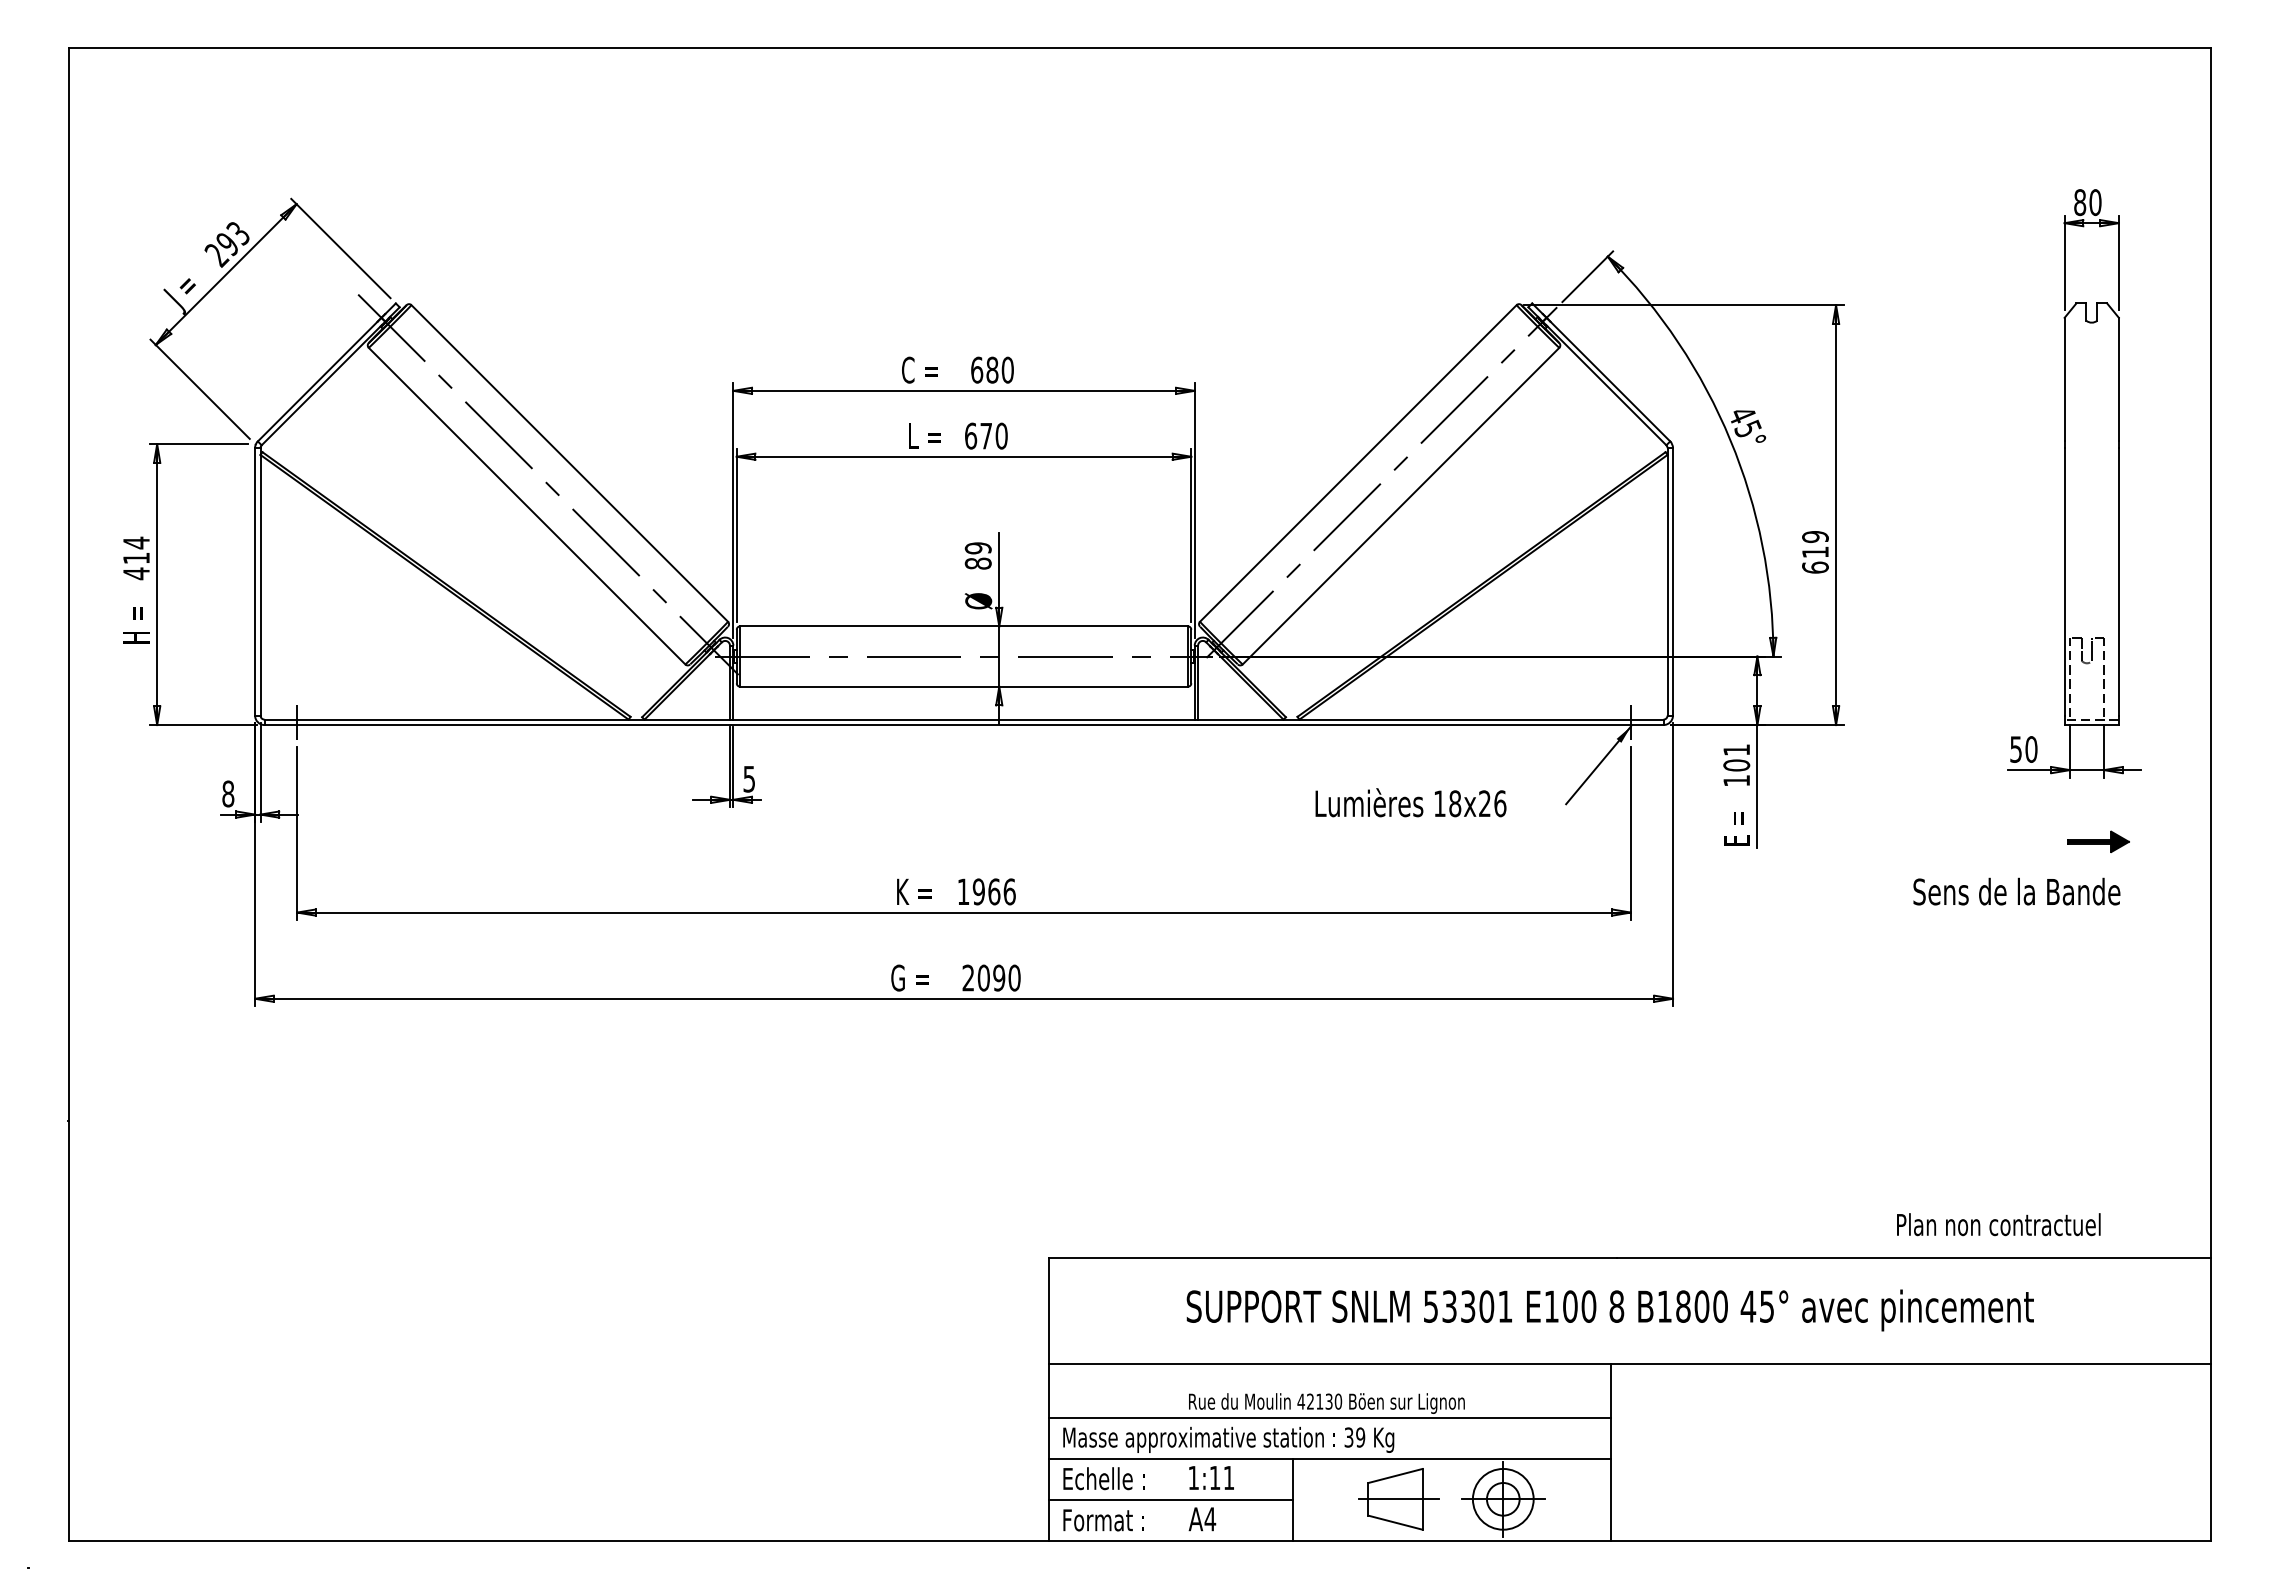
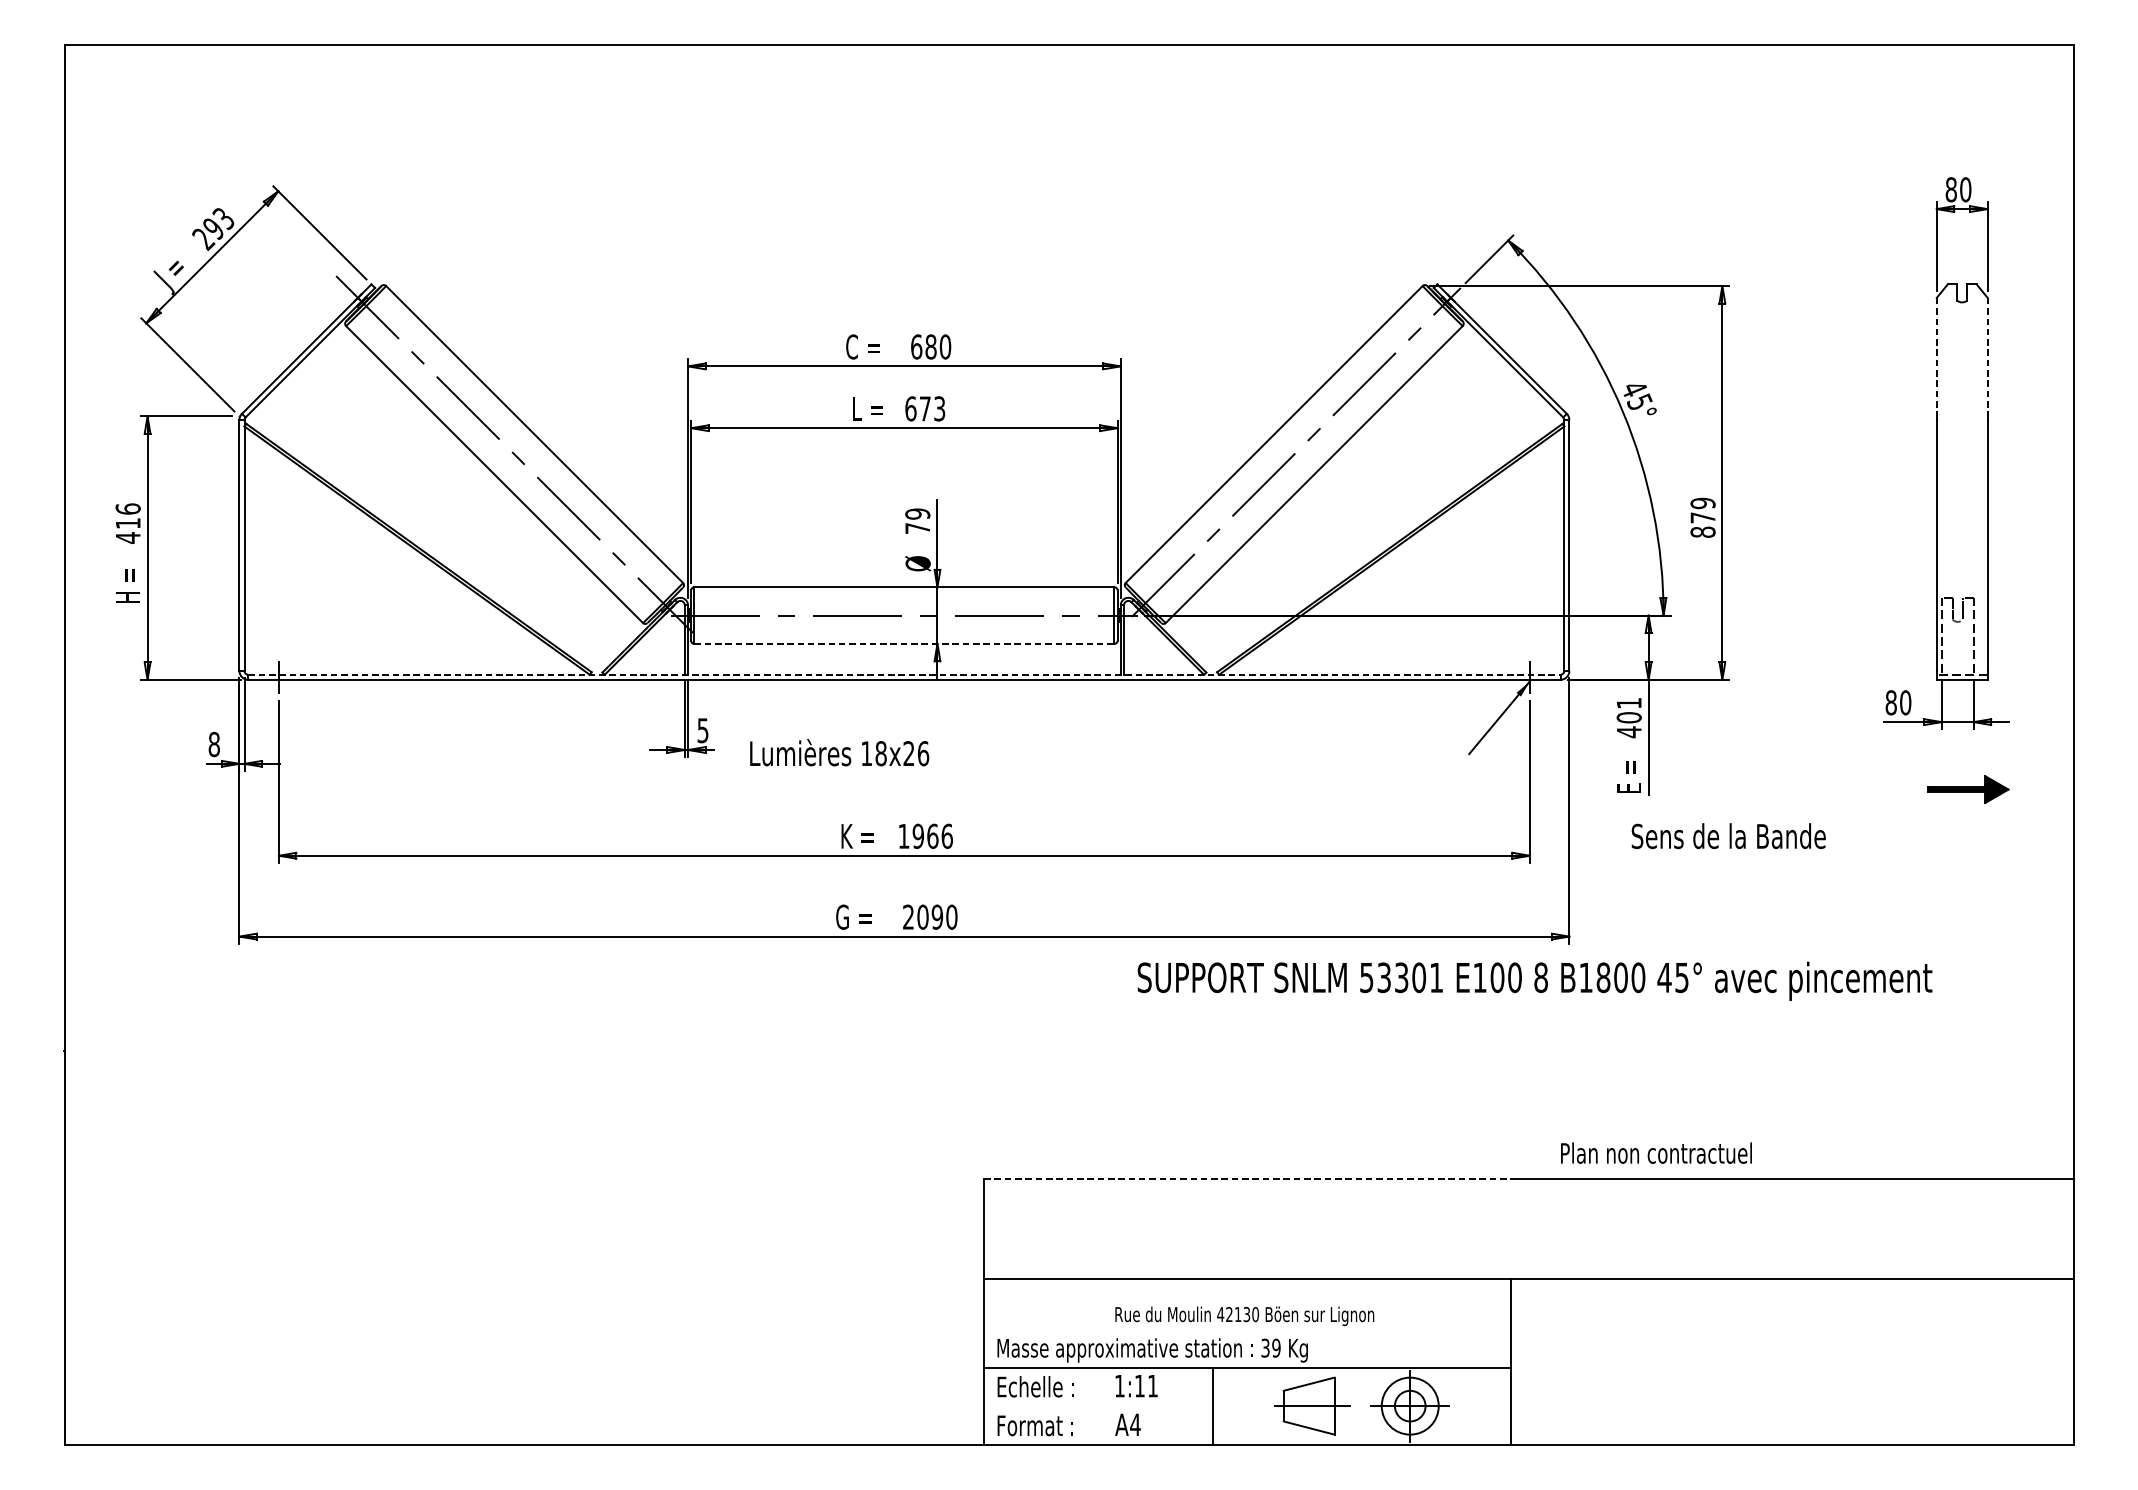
line: (2064, 379) -> (1936, 355), solid -> dashed
line: (2118, 379) -> (1987, 355), solid -> dashed
text: (1001, 435) -> (939, 408), 670 -> 673
text: (136, 542) -> (128, 508), 414 -> 416
text: (1815, 559) -> (1703, 524), 619 -> 879
text: (977, 563) -> (917, 528), 89 -> 79
line: (964, 686) -> (904, 643), solid -> dashed
line: (964, 719) -> (904, 674), solid -> dashed
text: (2016, 749) -> (1891, 702), 50 -> 80
text: (1736, 780) -> (1628, 731), 101 -> 401
text: (1410, 802) -> (839, 752), moved
part: (2098, 841) -> (1968, 789), size x1.4
text: (2016, 891) -> (1728, 835), moved
text: (1998, 1224) -> (1656, 1153), moved
line: (1333, 1257) -> (1250, 1179), solid -> dashed
text: (1609, 1310) -> (1534, 981), moved
line: (1330, 1418) -> (1248, 1330), removed
line: (1170, 1500) -> (1098, 1407), removed

